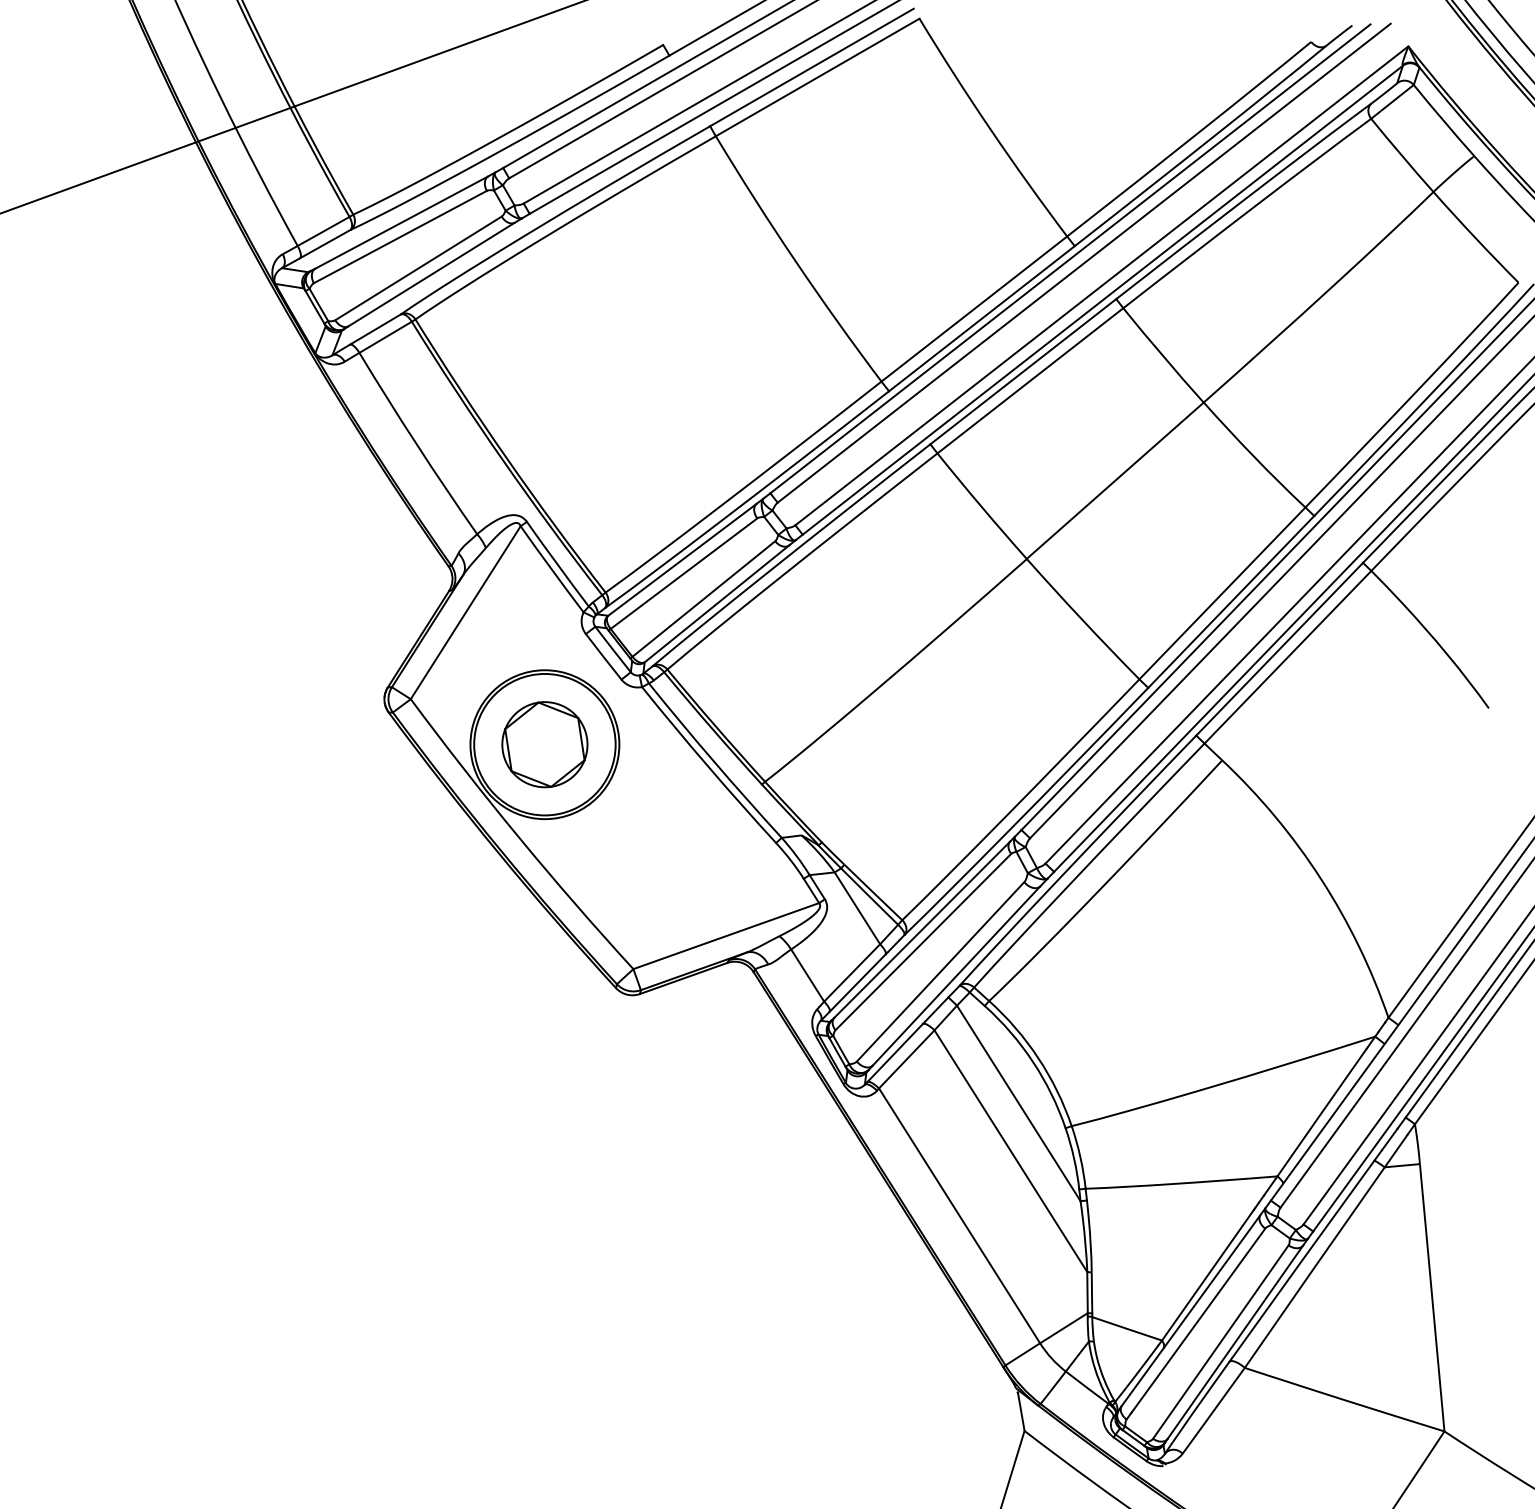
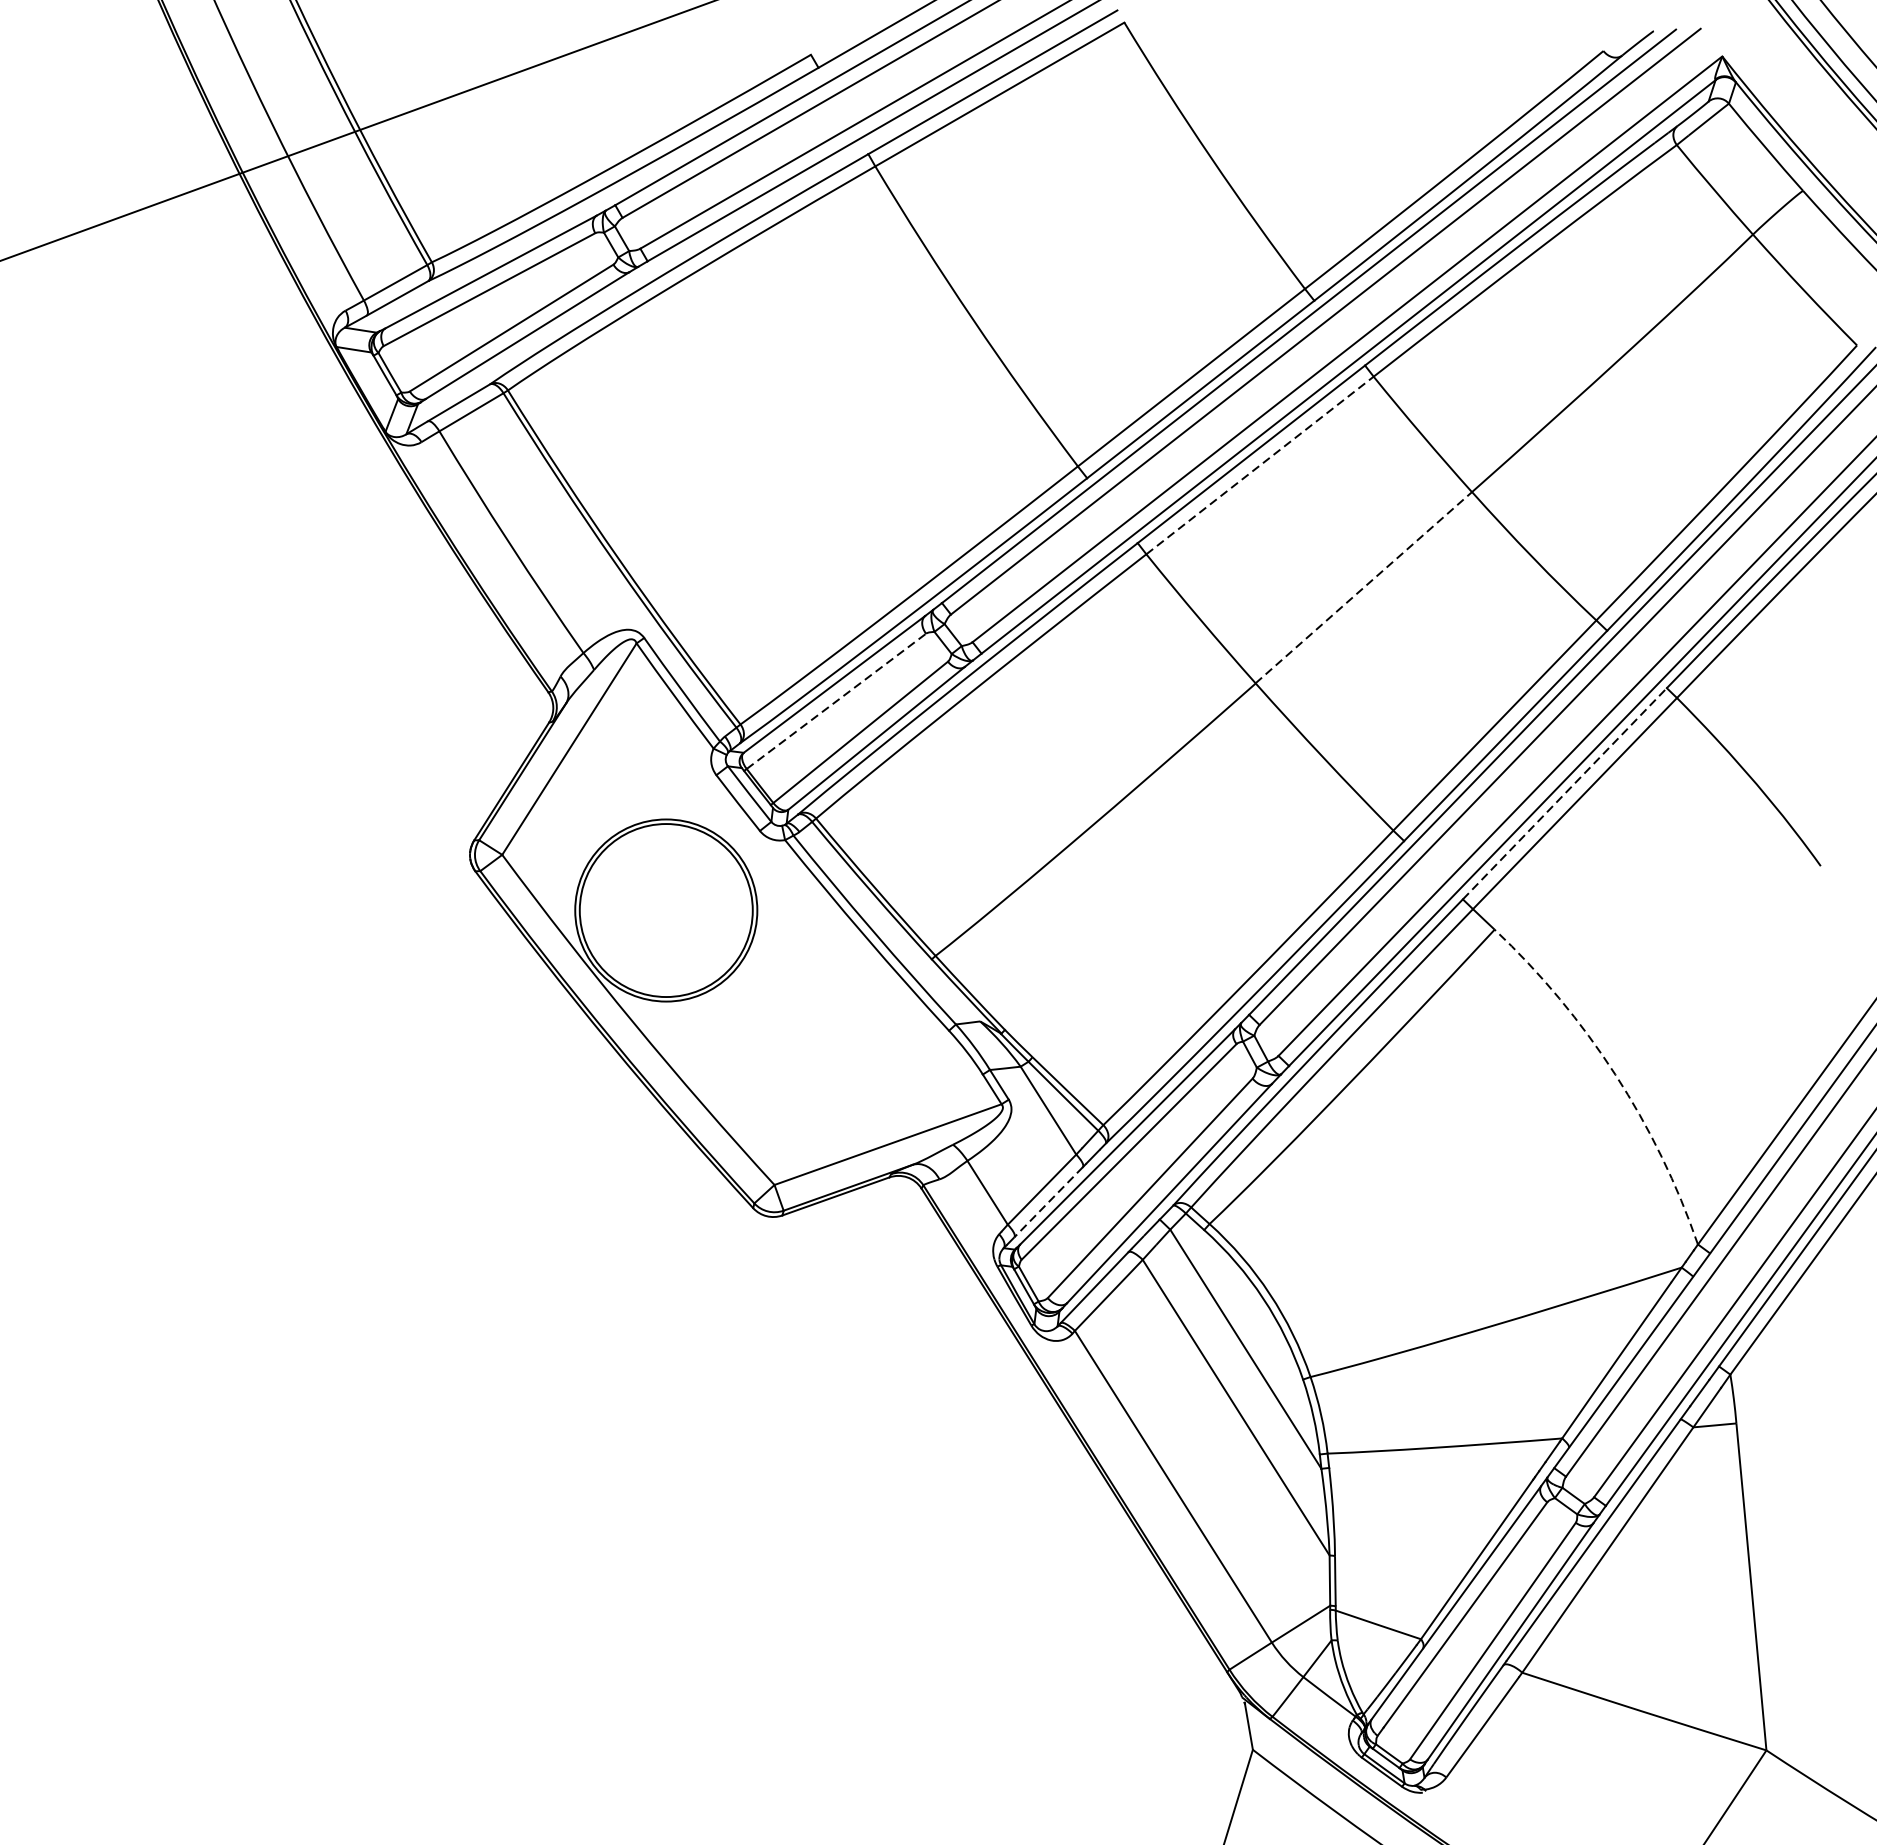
line: (1030, 380) -> (1260, 465), solid -> dashed
line: (1115, 480) -> (1364, 587), solid -> dashed
line: (684, 573) -> (836, 701), solid -> dashed
line: (1280, 648) -> (1565, 792), solid -> dashed
part: (544, 744) -> (665, 910), removed
arc: (1321, 879) -> (1616, 1075), solid -> dashed
line: (857, 983) -> (1048, 1202), solid -> dashed

